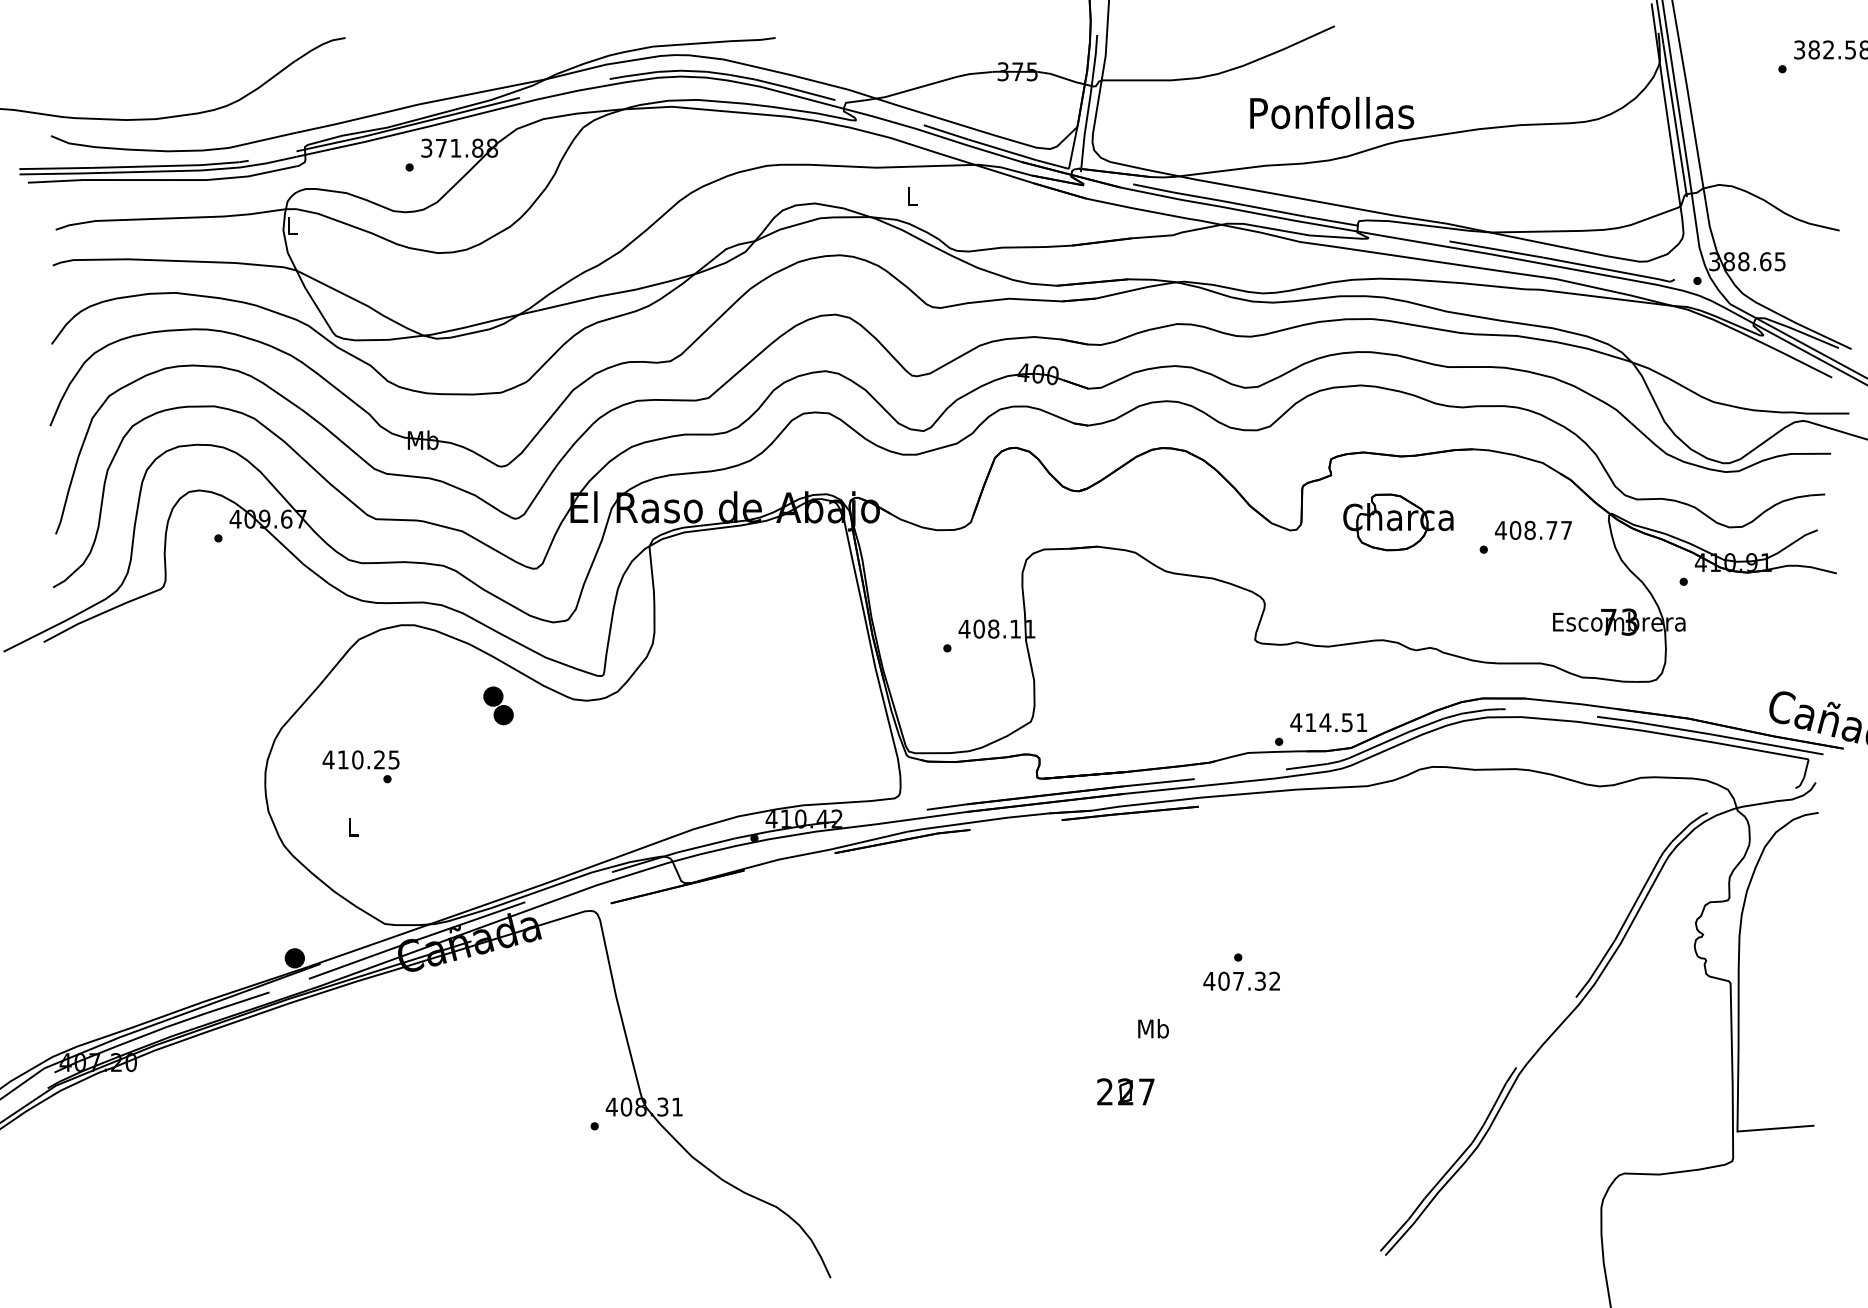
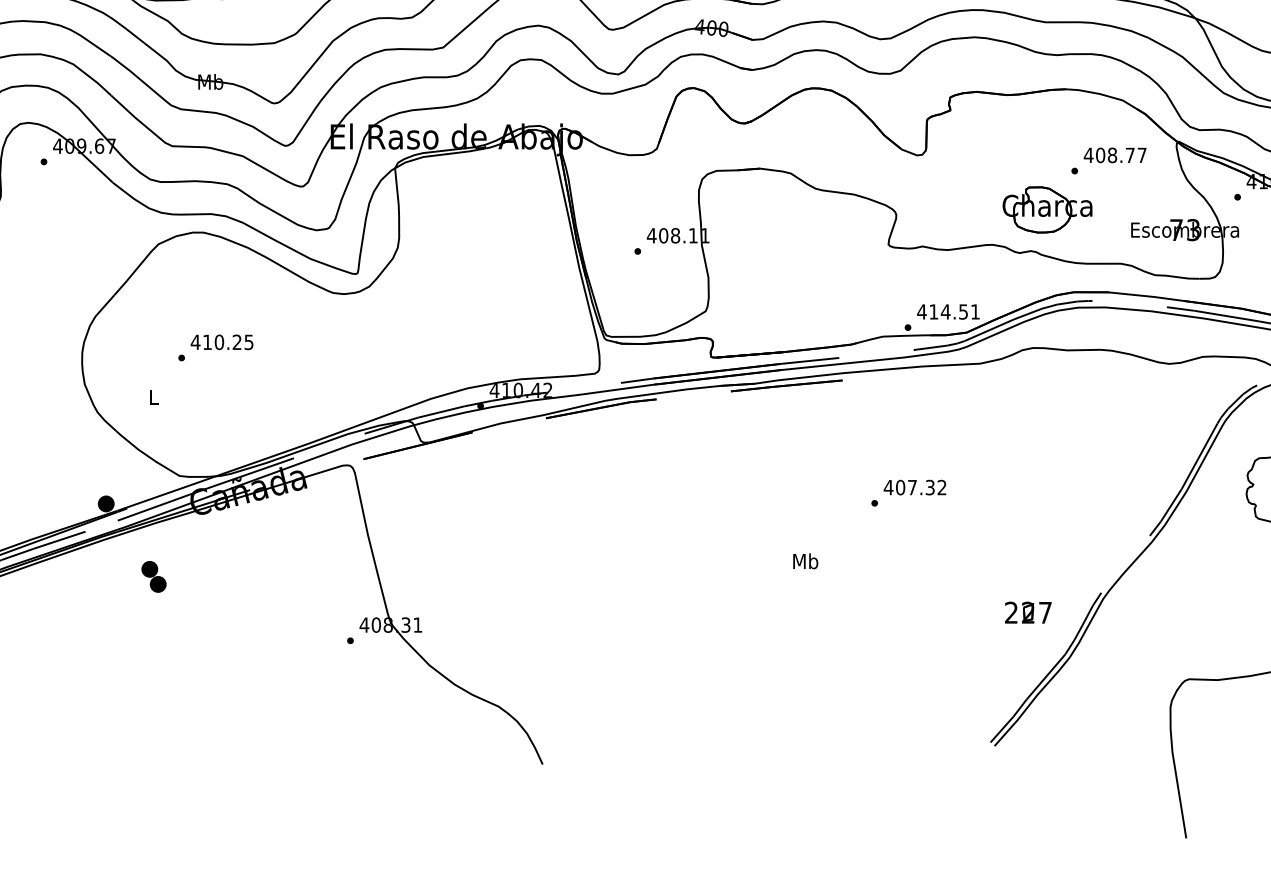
part: (1398, 522) -> (1047, 210), moved
part: (498, 705) -> (154, 576), moved
text: (360, 759) -> (221, 341), moved
text: (1241, 980) -> (914, 486), moved
part: (1125, 1091) -> (1028, 612), moved

